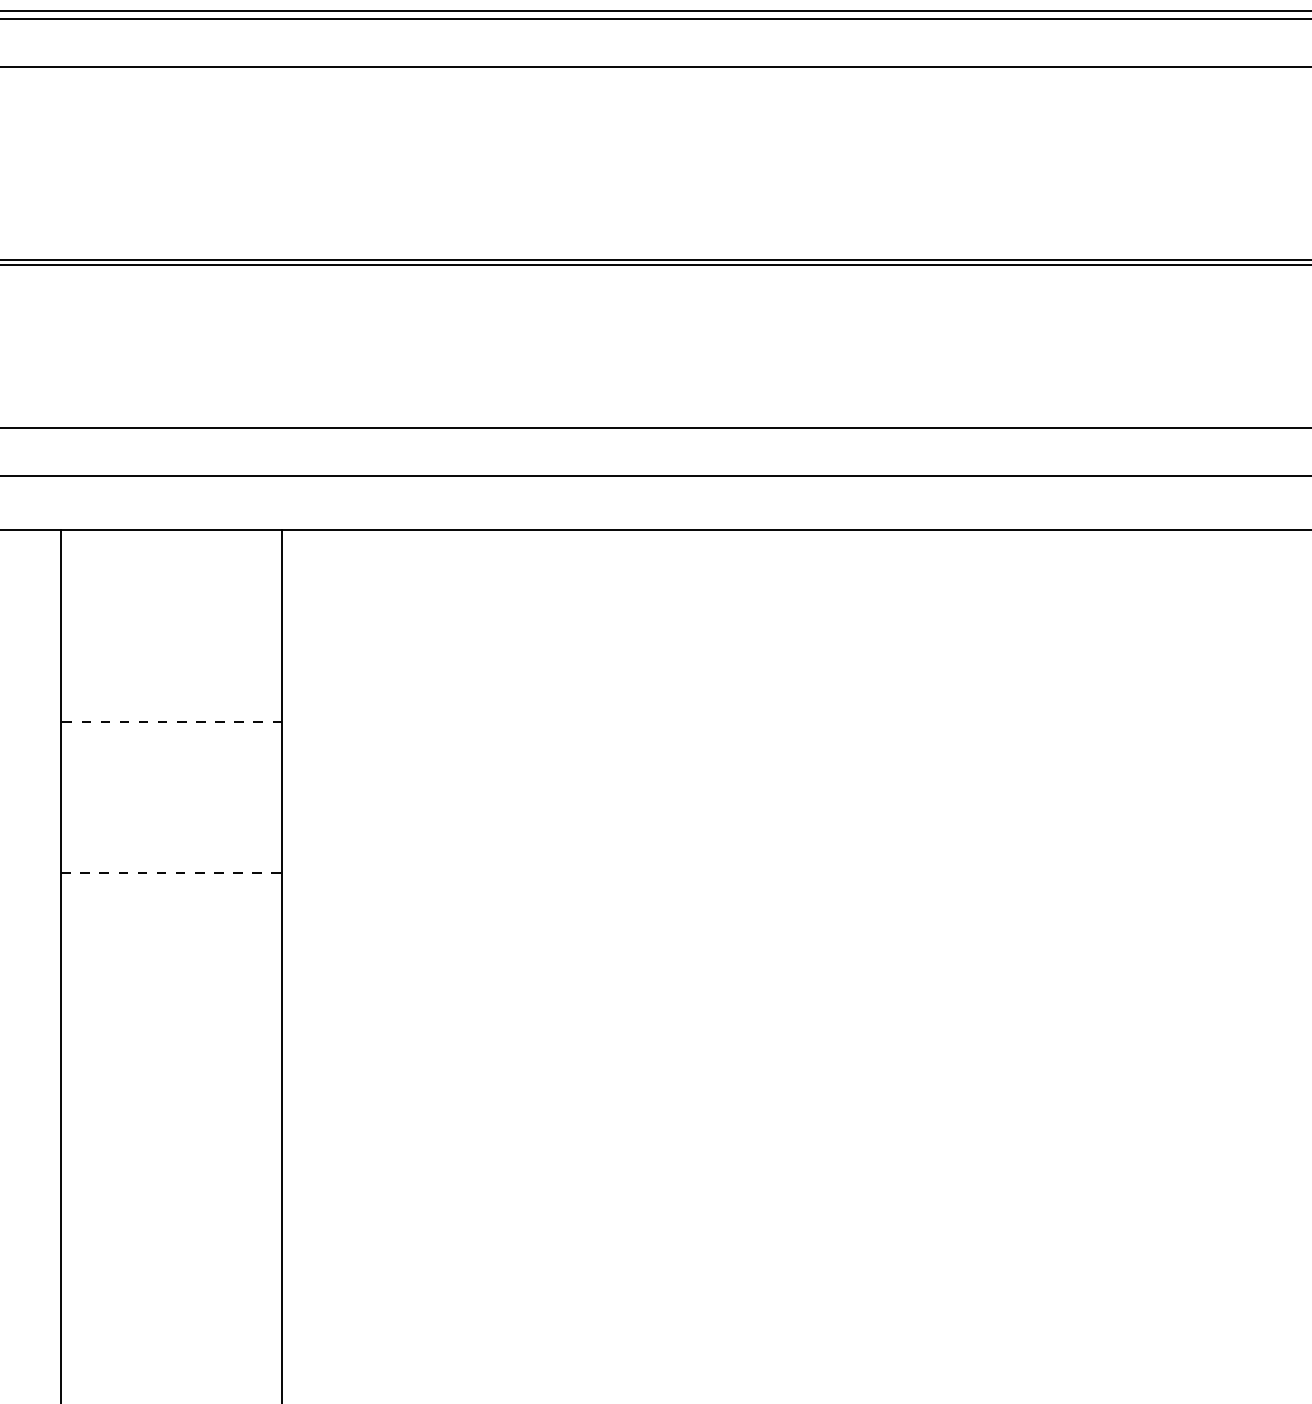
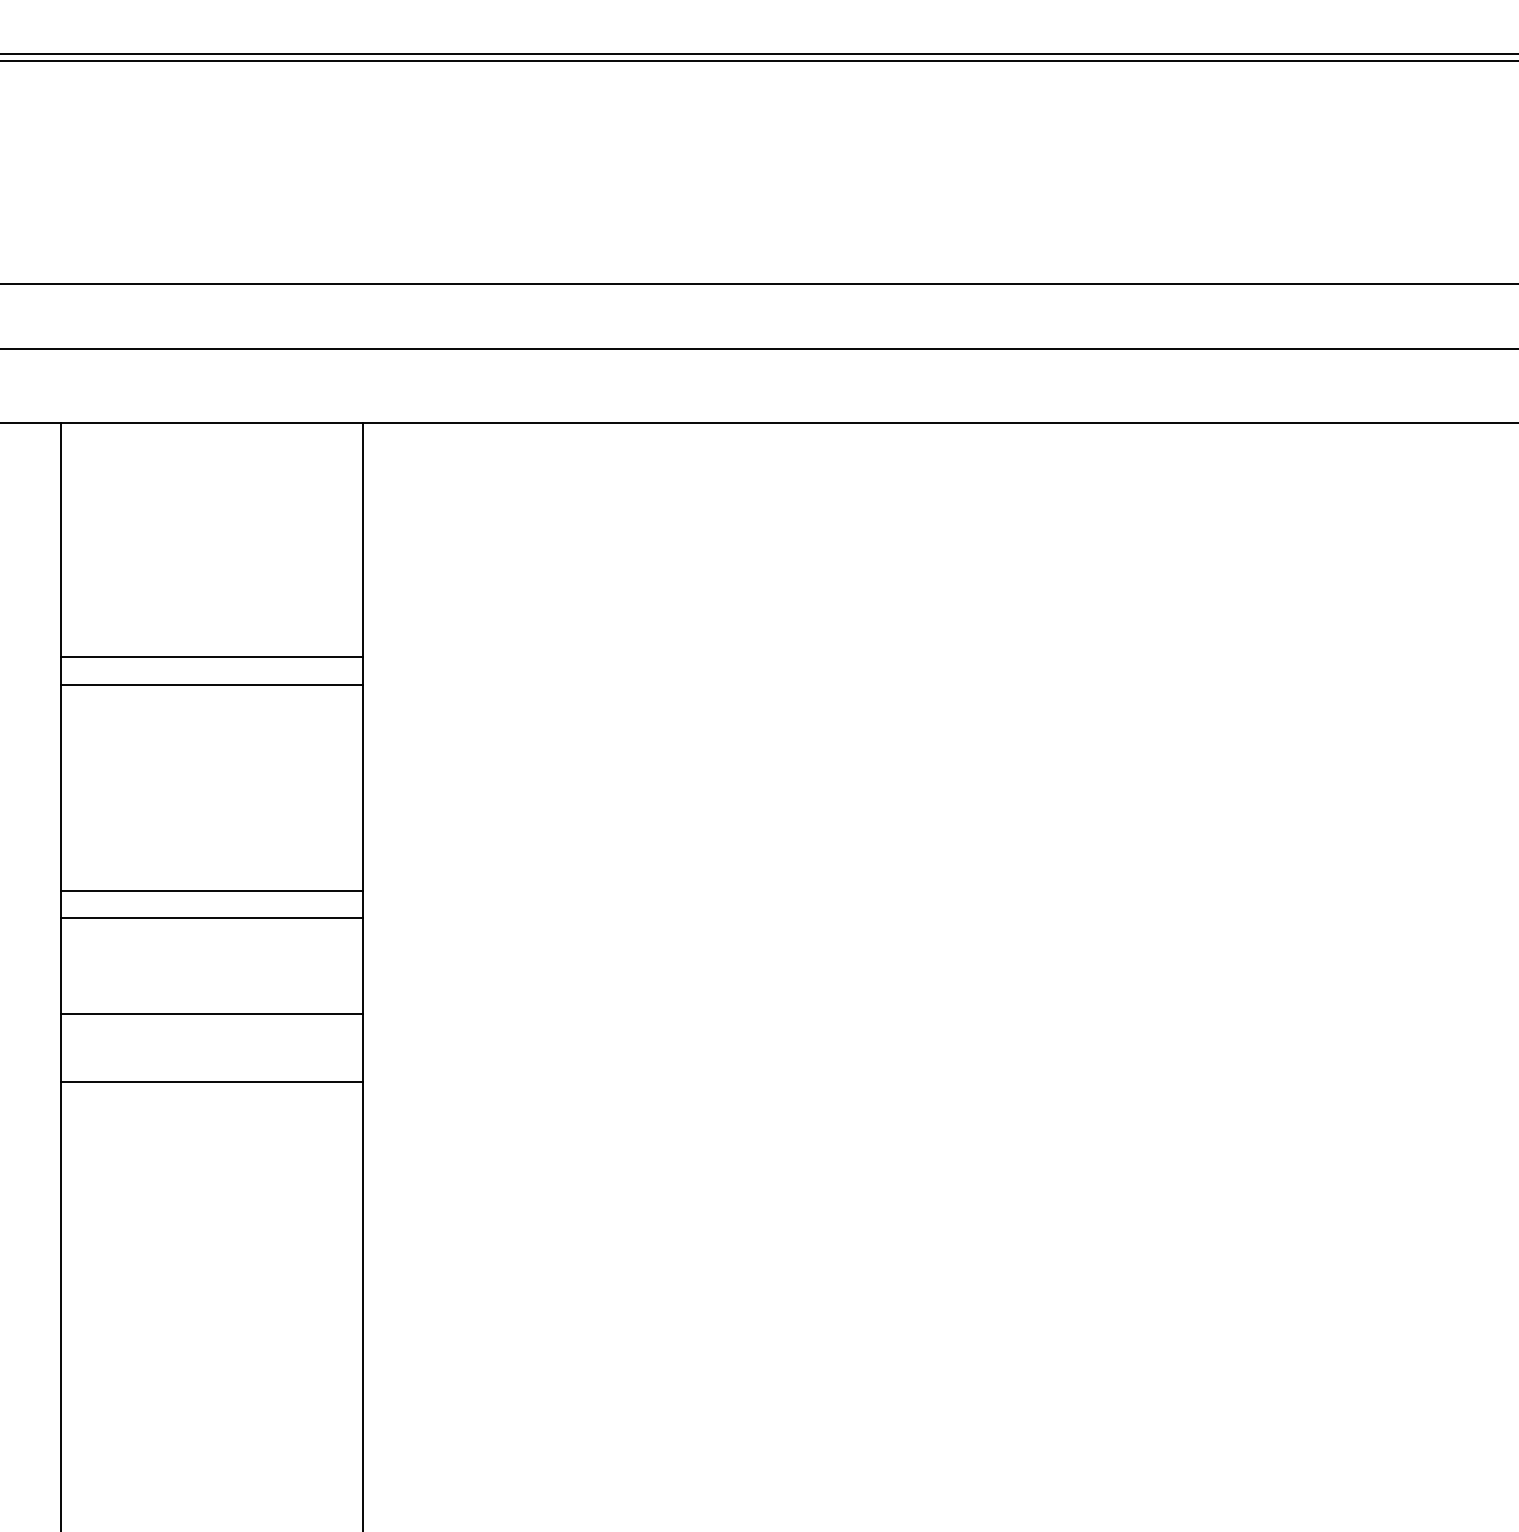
line: (171, 701) -> (211, 657), added
line: (171, 721) -> (211, 684), dashed -> solid
line: (172, 872) -> (213, 890), dashed -> solid
line: (171, 892) -> (211, 917), added
line: (171, 963) -> (211, 1014), added
line: (171, 1013) -> (211, 1082), added

